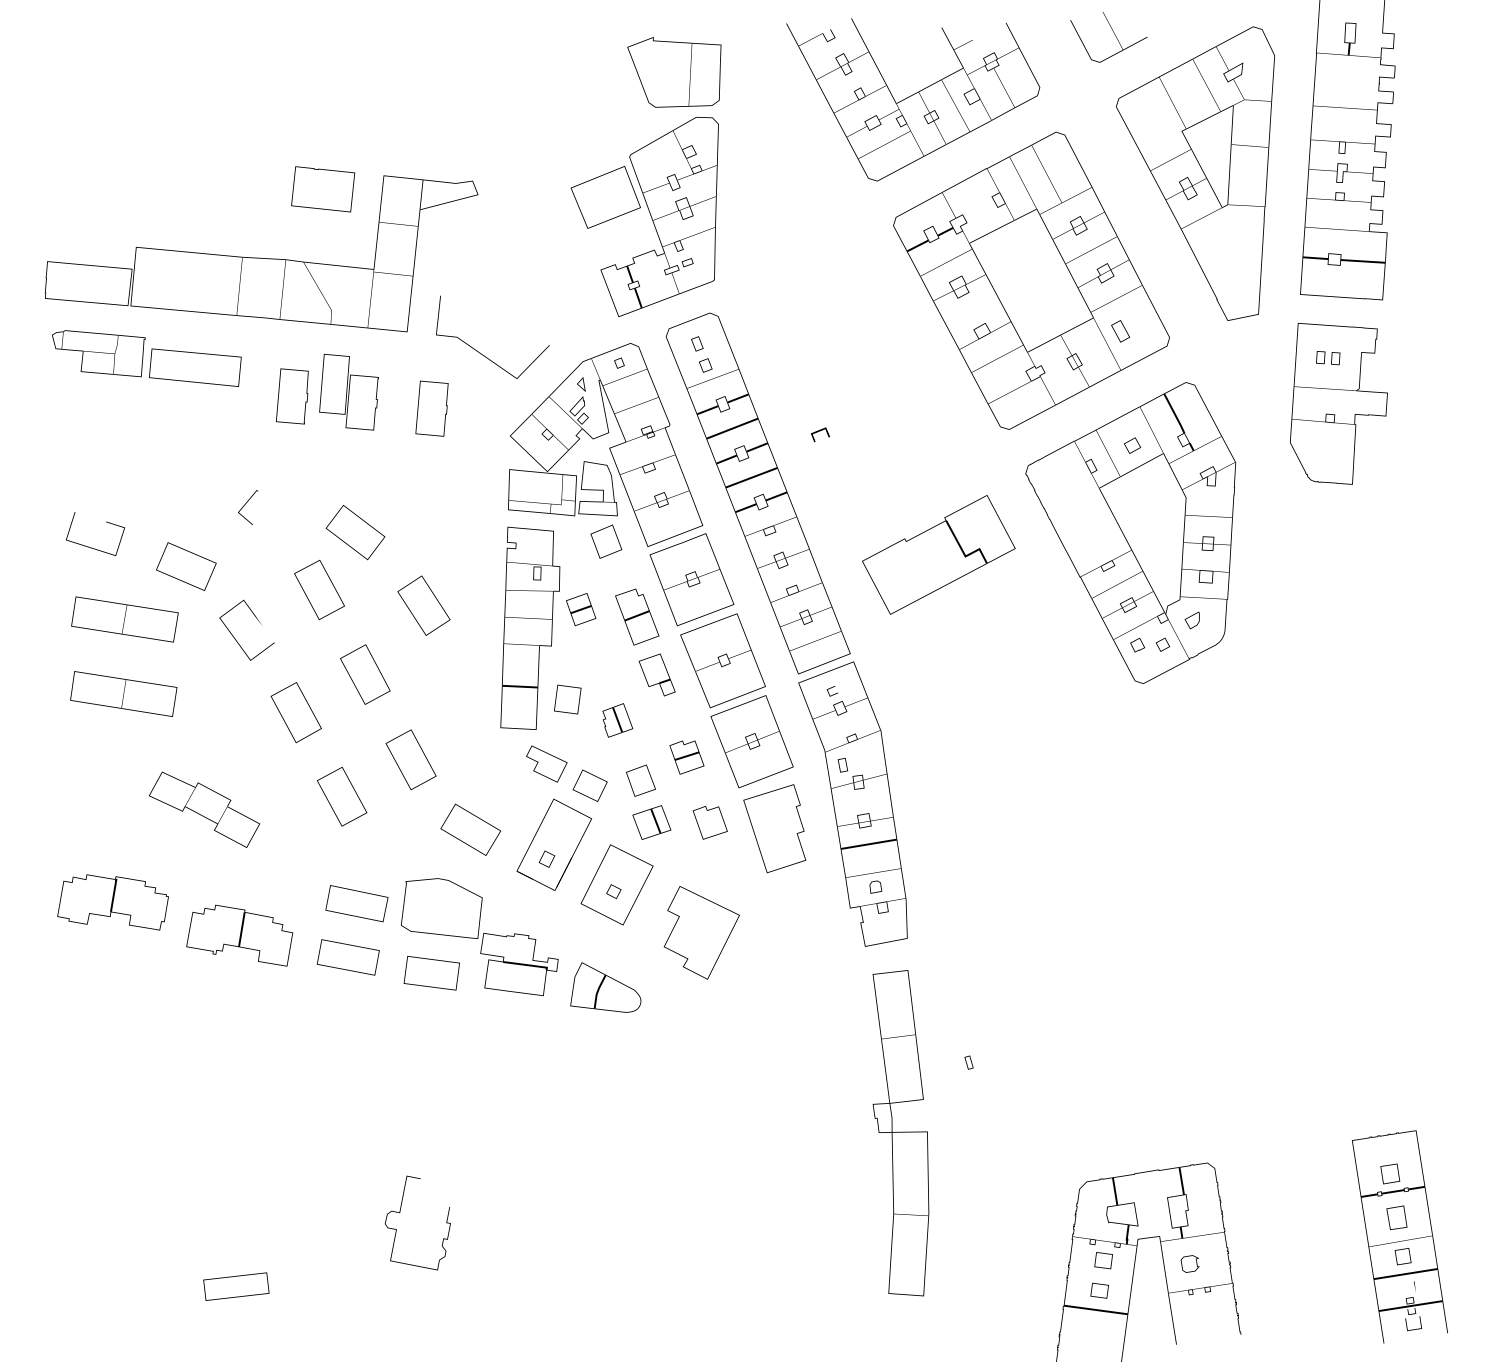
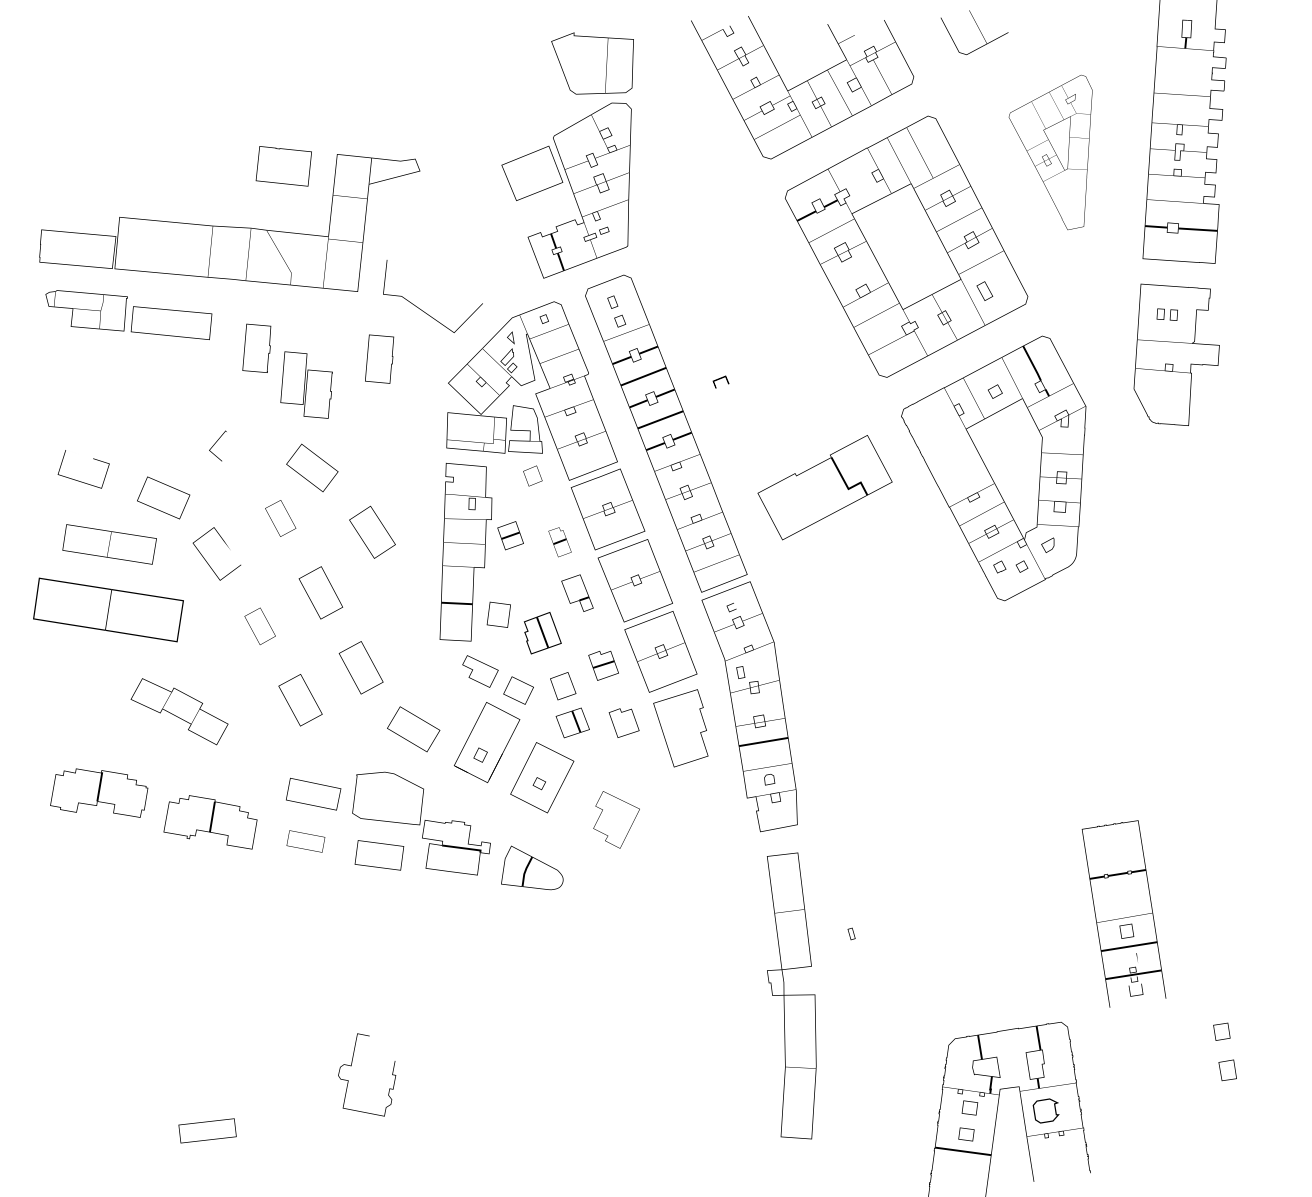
part: (1195, 173) -> (1050, 152), size x0.6
part: (348, 391) -> (306, 384), moved
part: (606, 541) -> (532, 475), size x0.7
part: (319, 589) -> (280, 518), size x0.7
part: (637, 616) -> (560, 541), size x0.6
part: (123, 693) -> (108, 609), size x1.6
part: (295, 712) -> (259, 626), size x0.7
part: (617, 720) -> (542, 633), size x1.4
part: (701, 932) -> (616, 819), size x0.7
part: (347, 957) -> (305, 841), size x0.7
part: (1399, 1236) -> (1123, 913), moved
part: (1189, 1263) -> (1045, 1110), size x1.6

